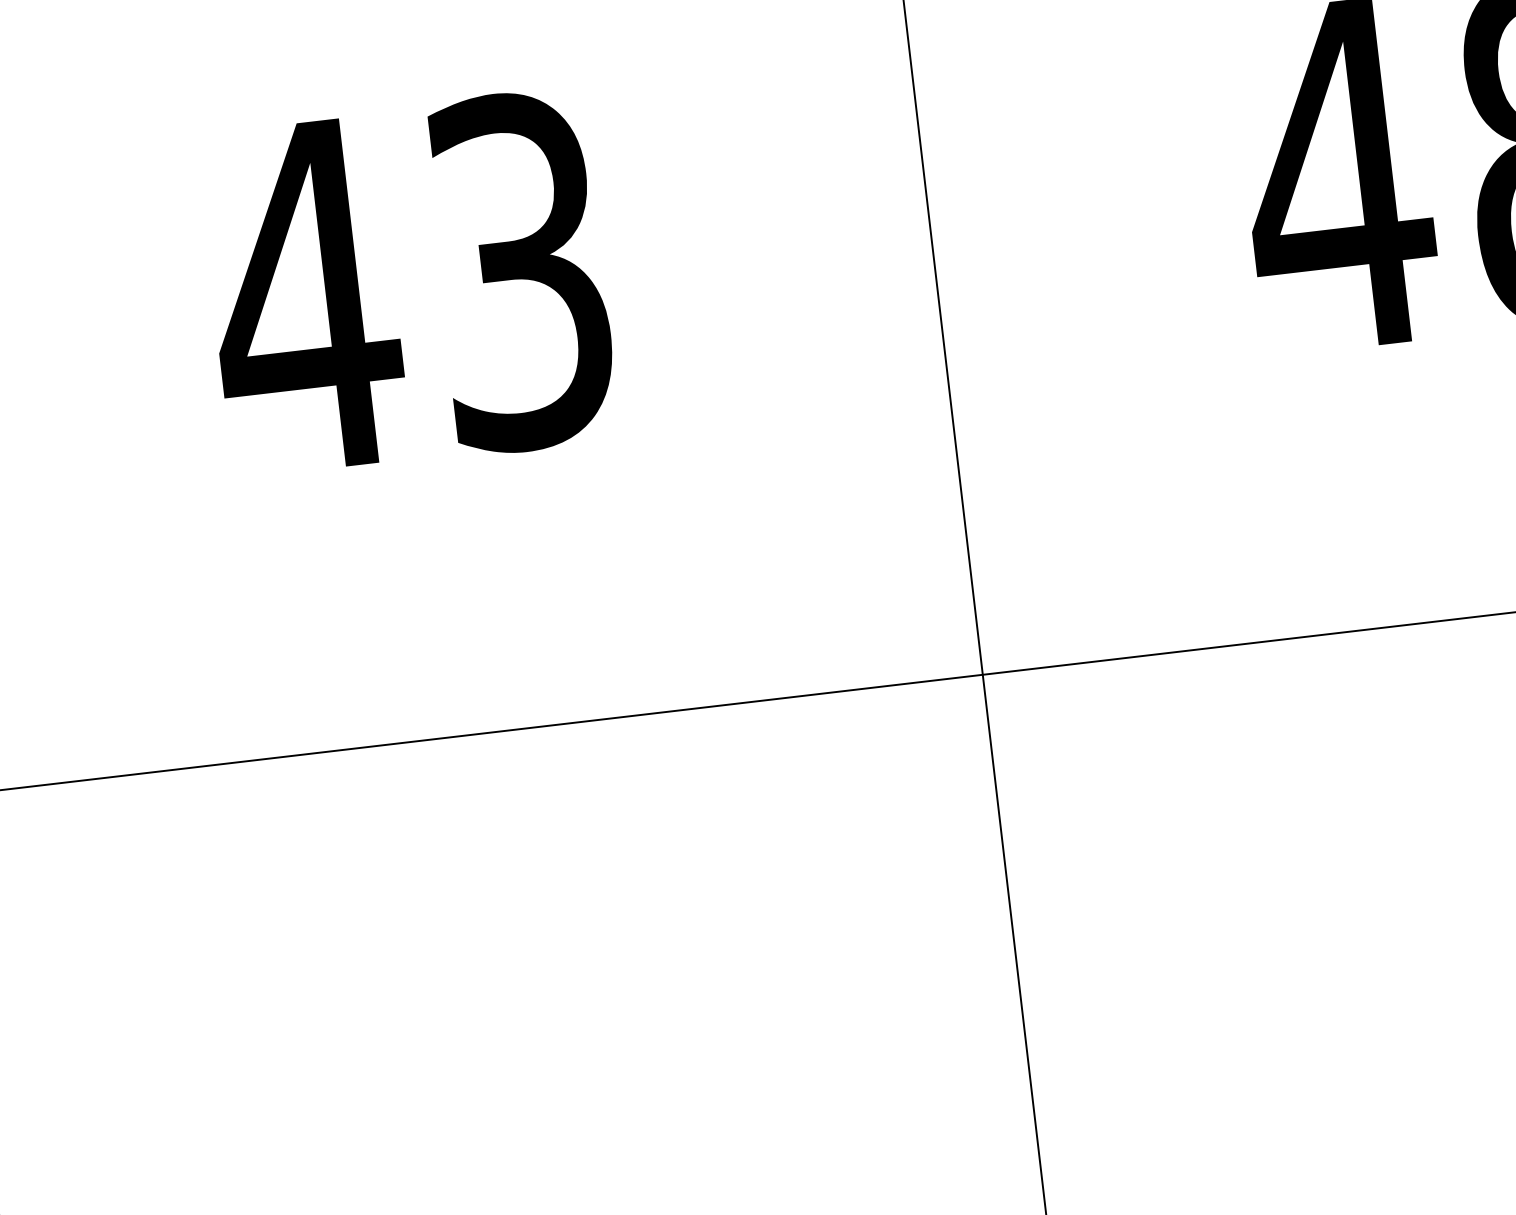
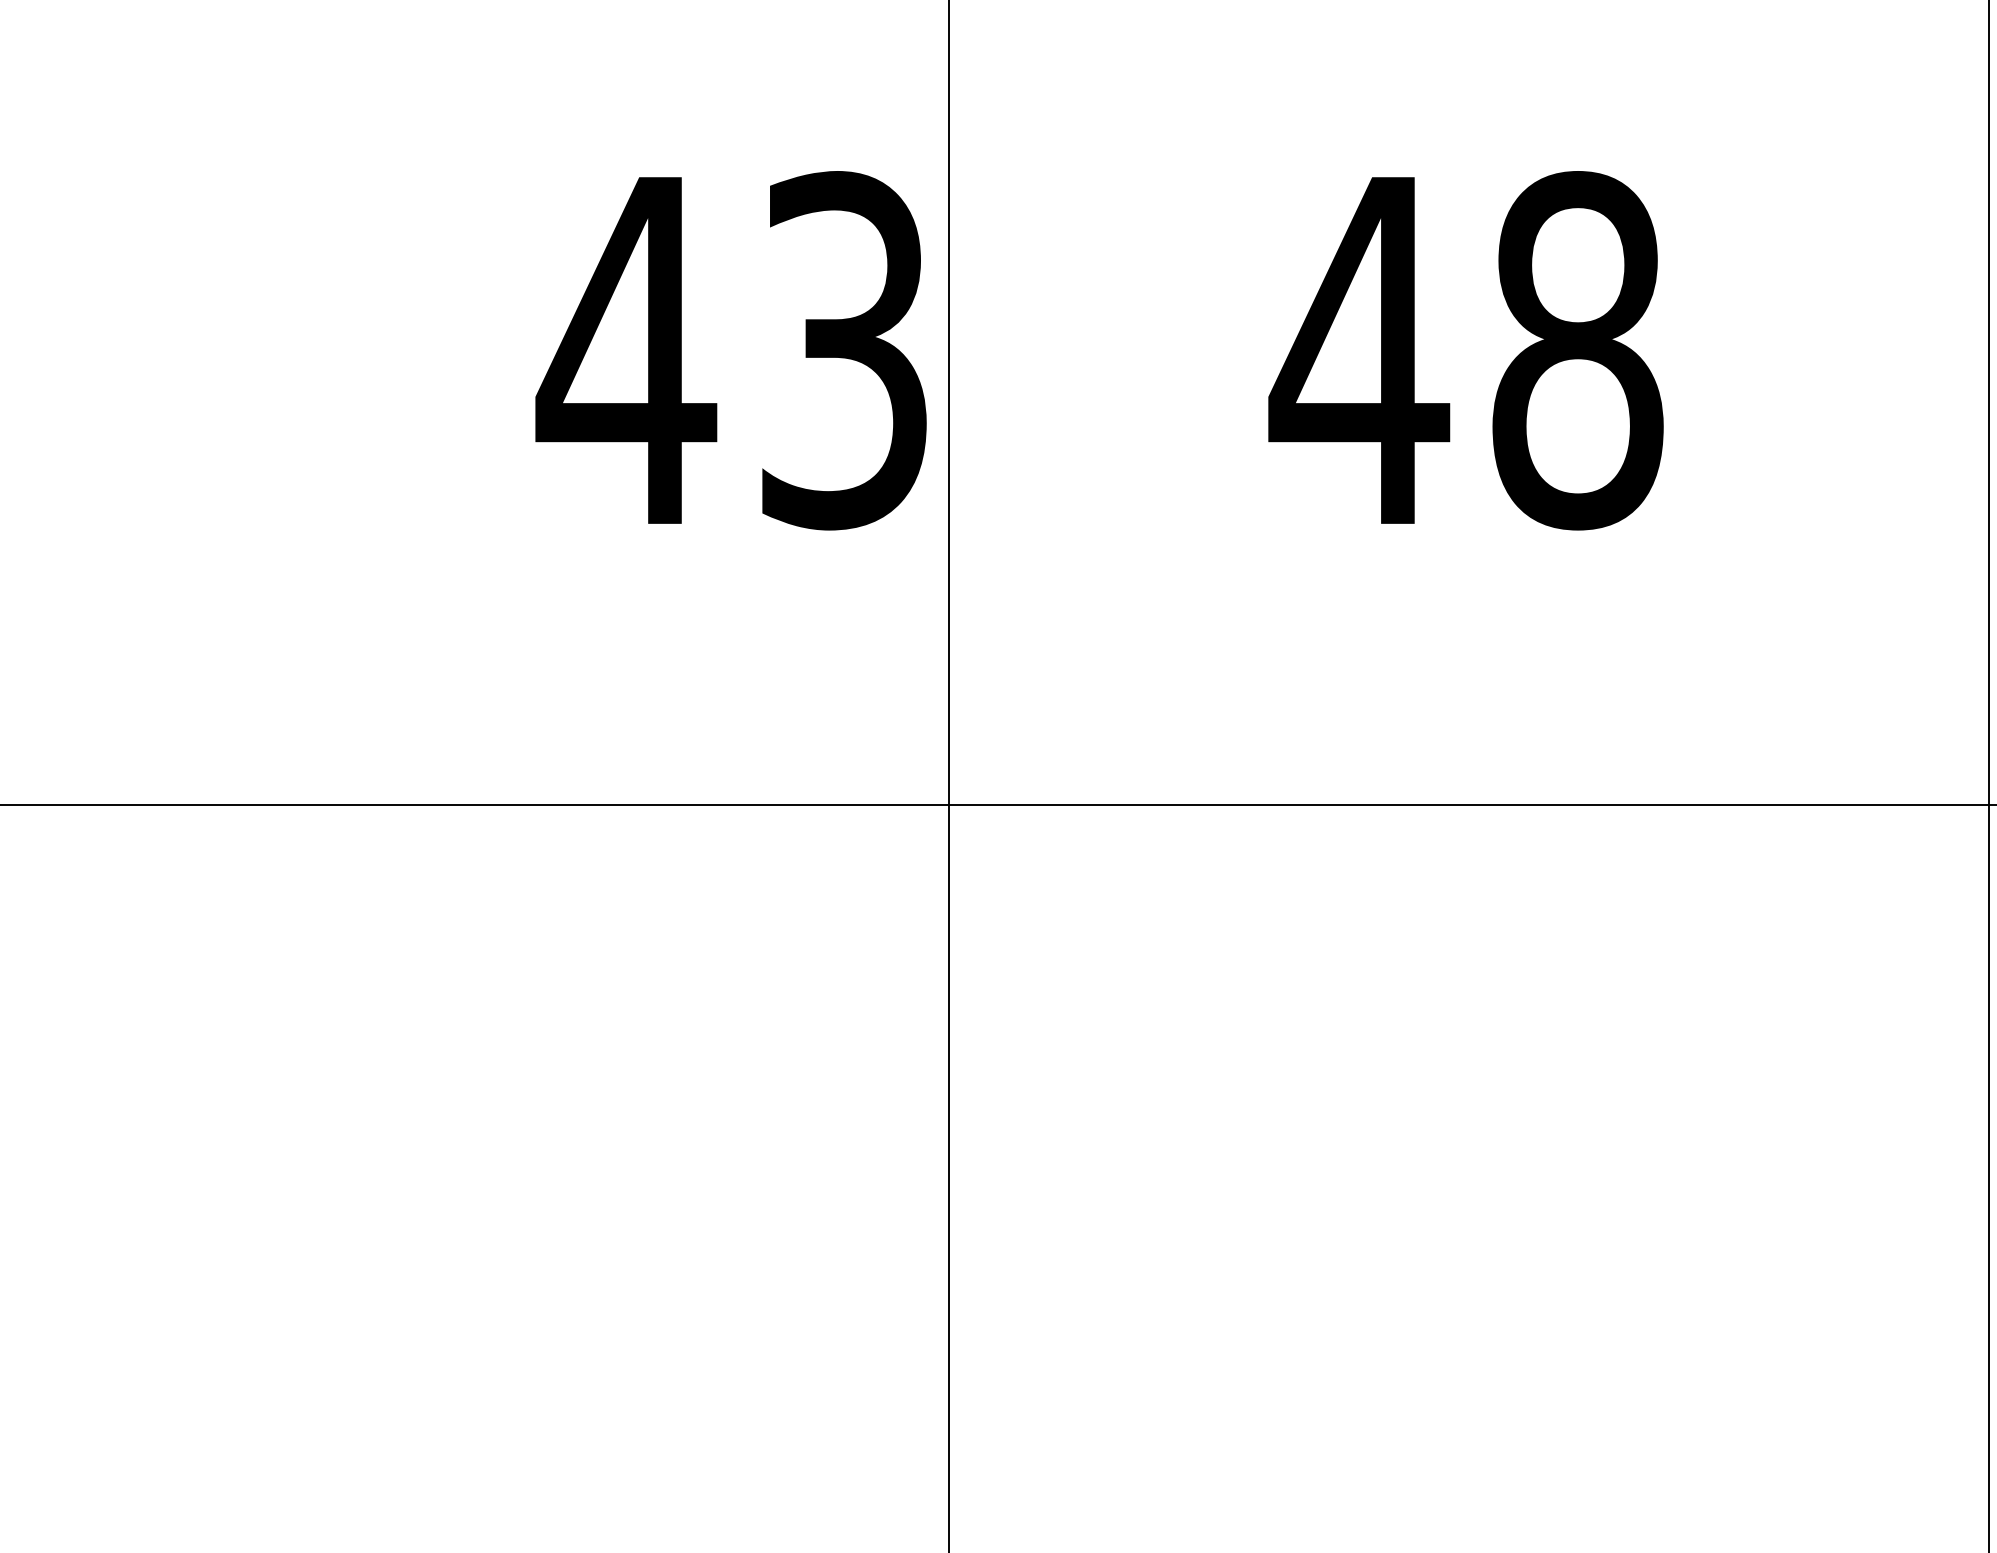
text: (407, 284) -> (730, 350), moved

